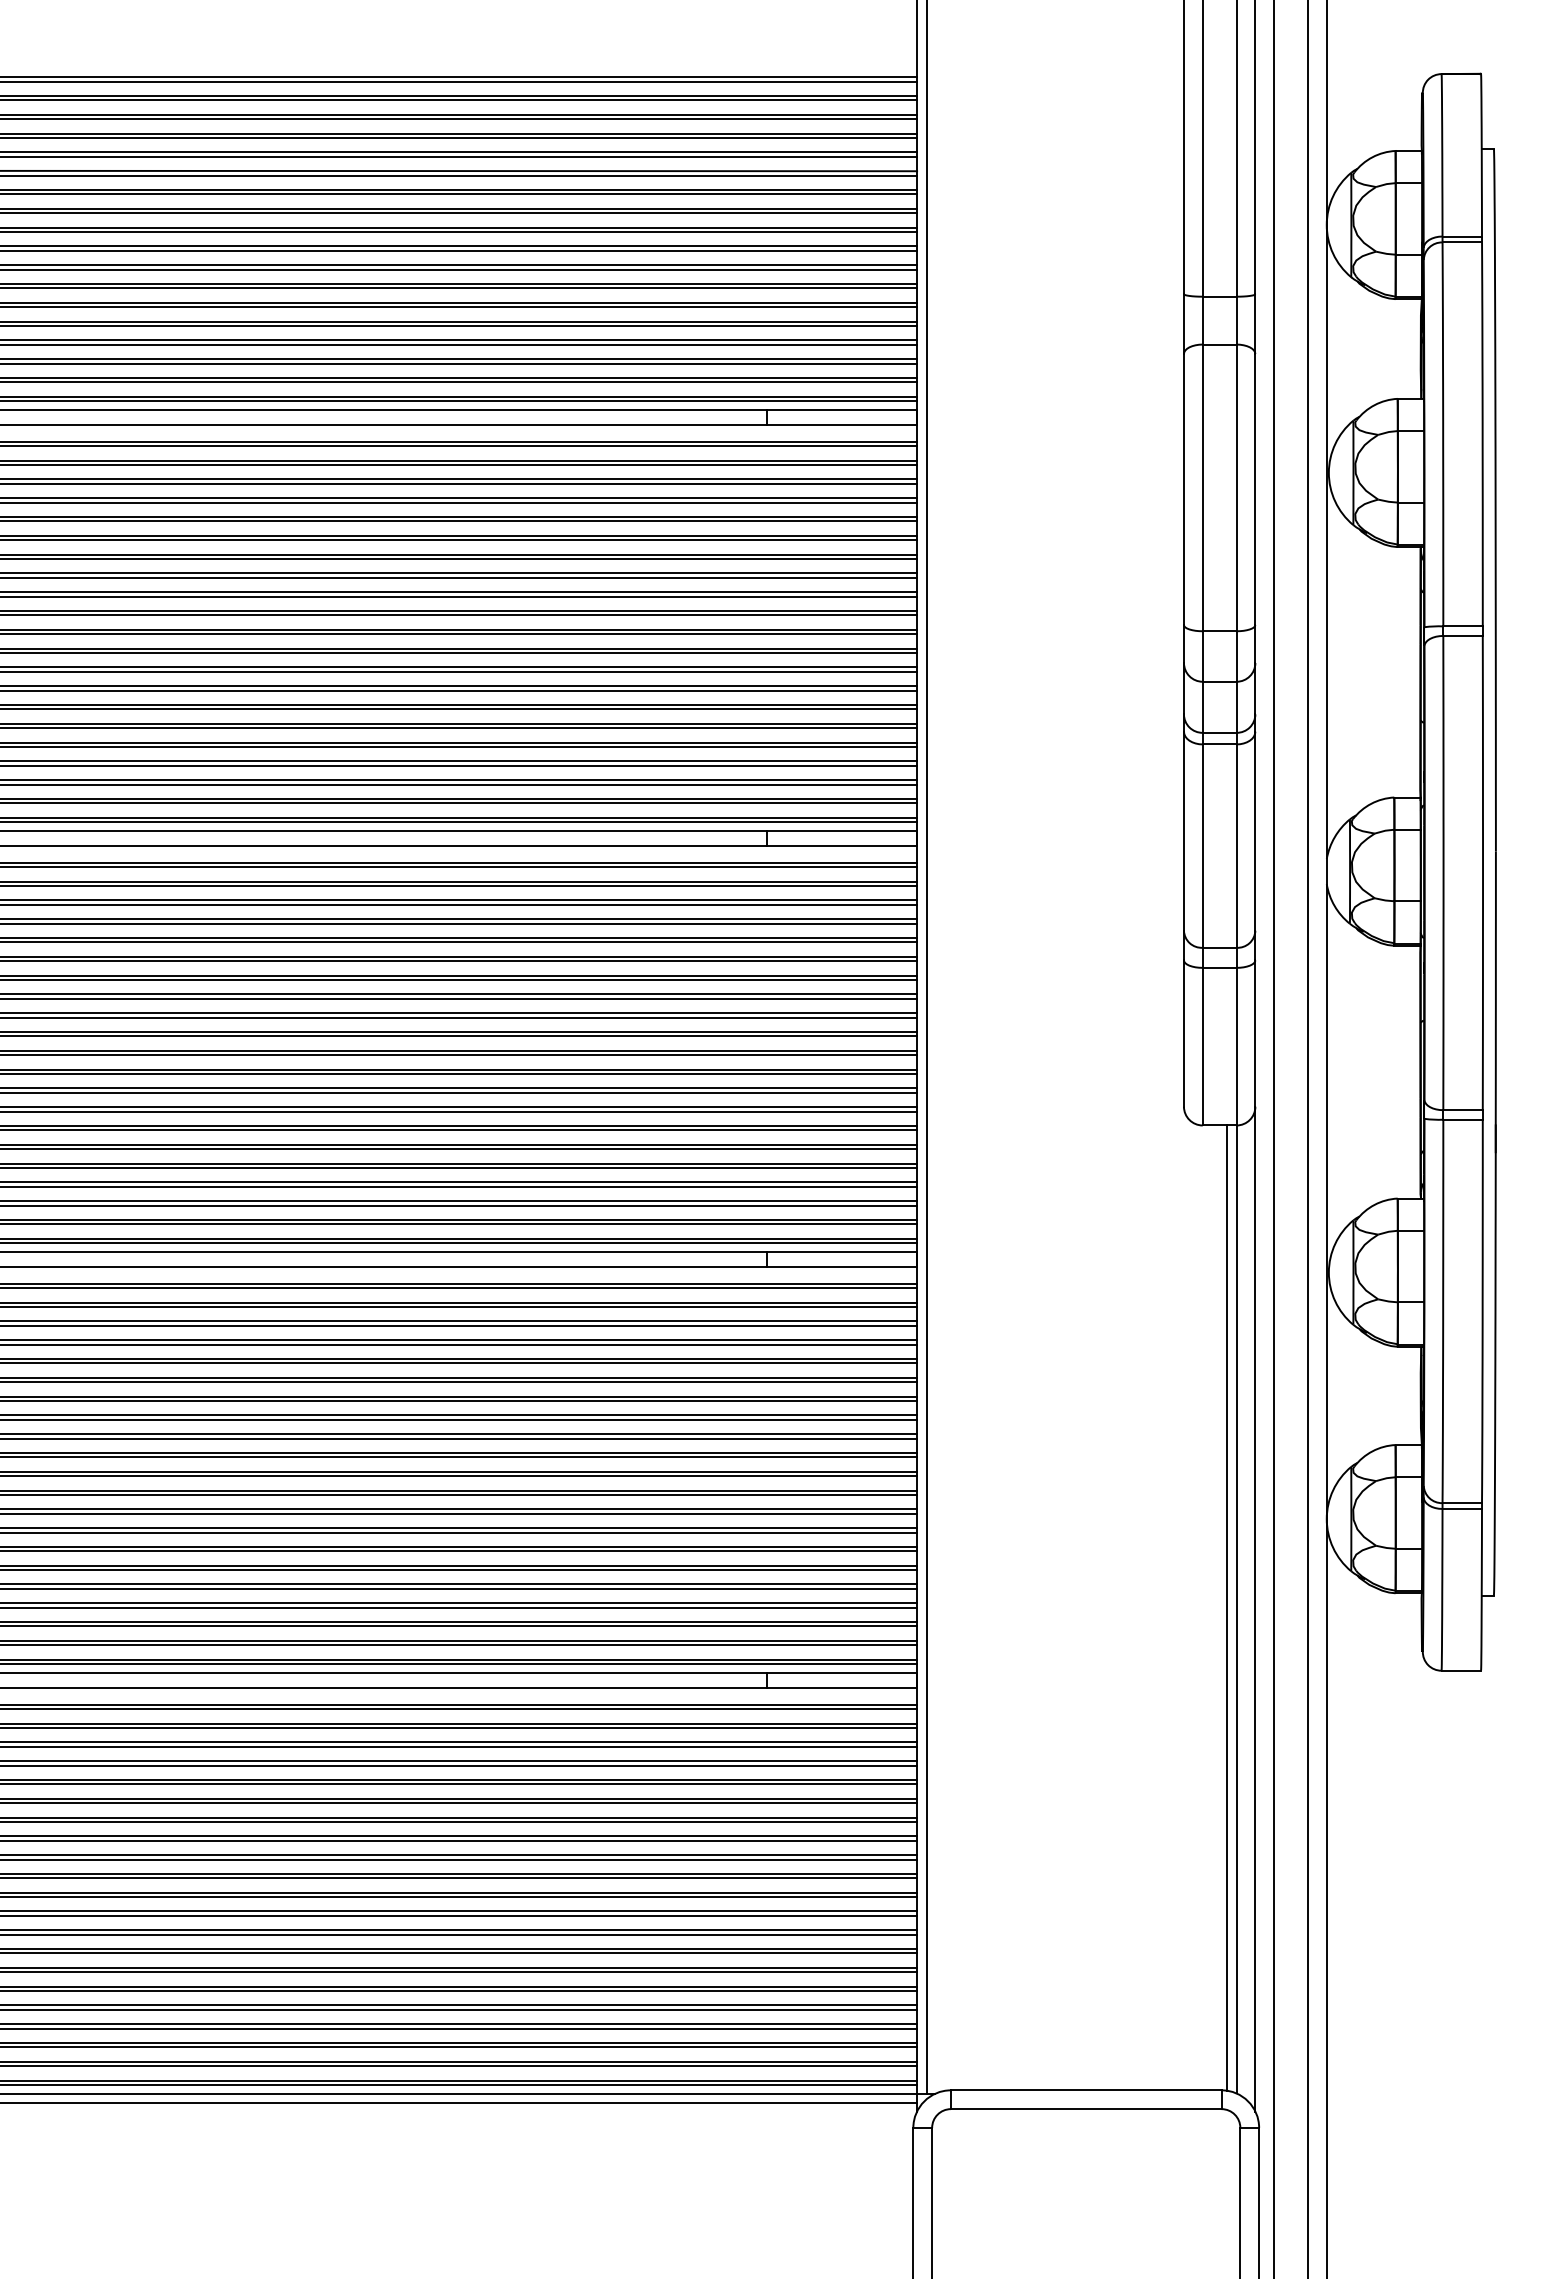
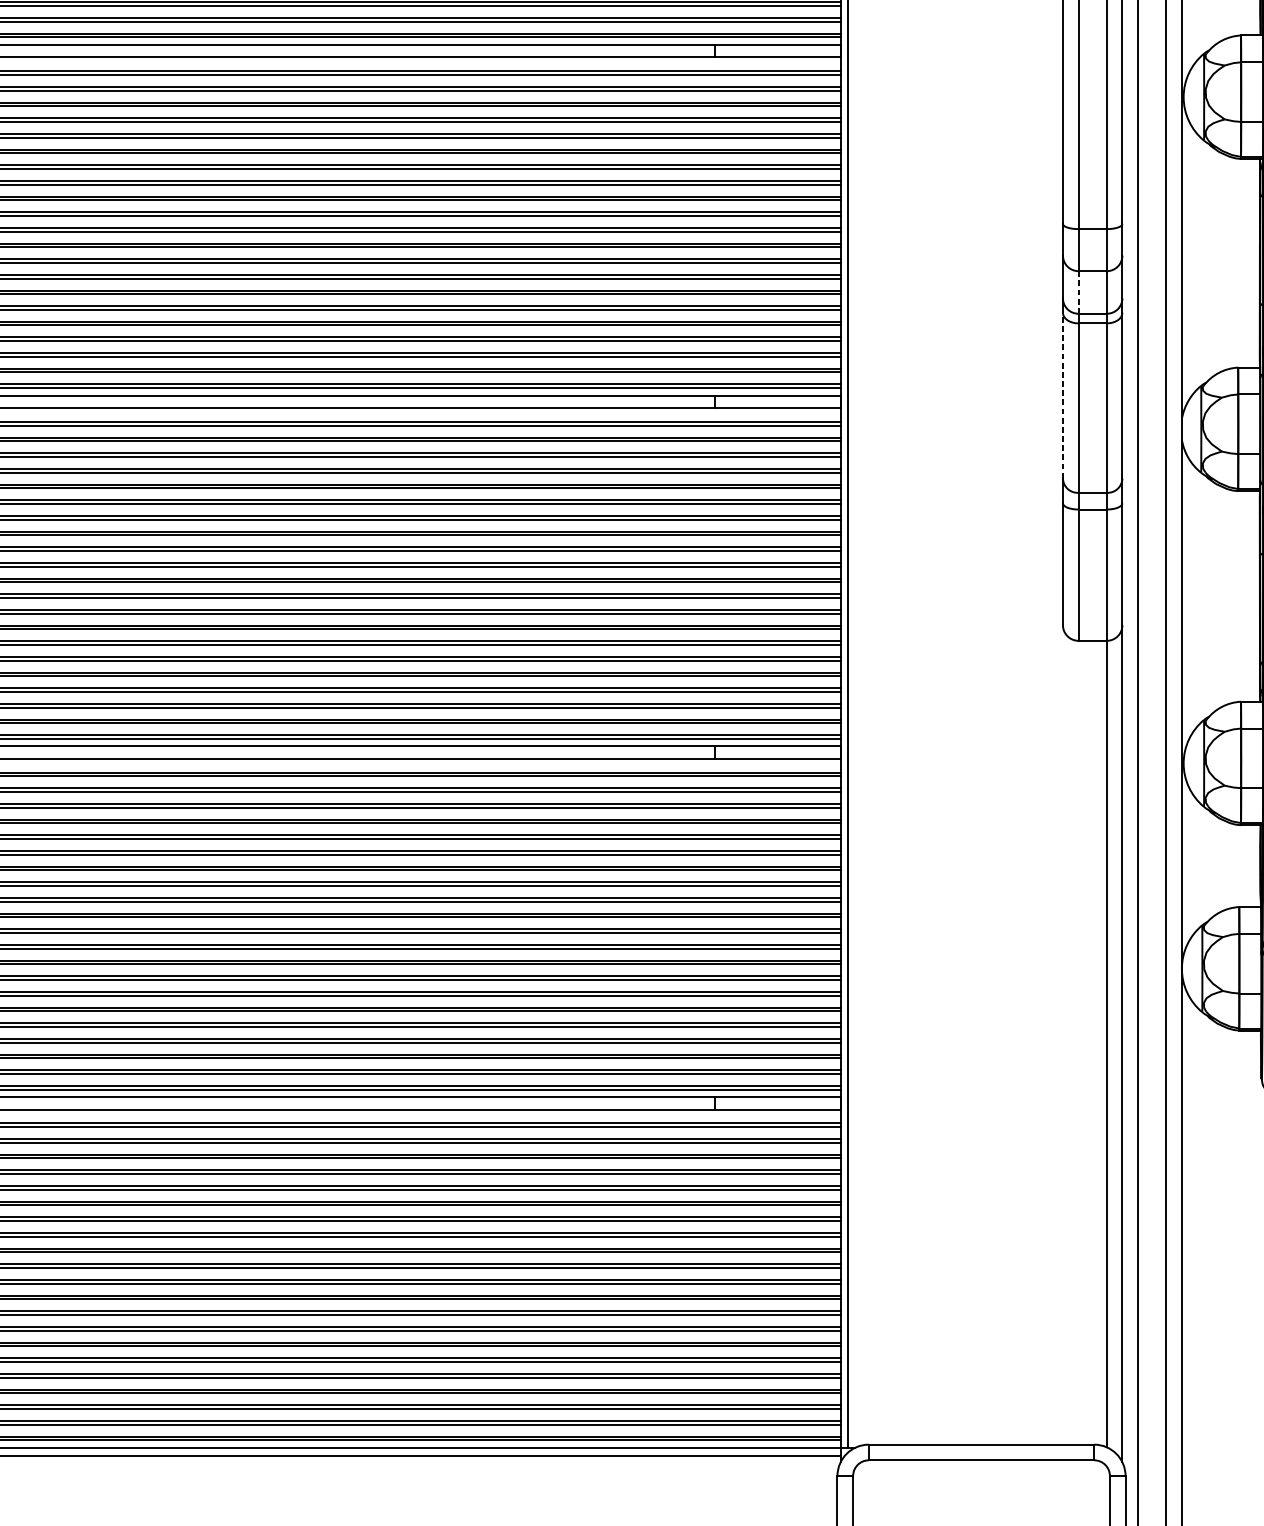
line: (1202, 707) -> (1078, 292), solid -> dashed
line: (1183, 831) -> (1062, 395), solid -> dashed
line: (1227, 1607) -> (1099, 1042), removed

